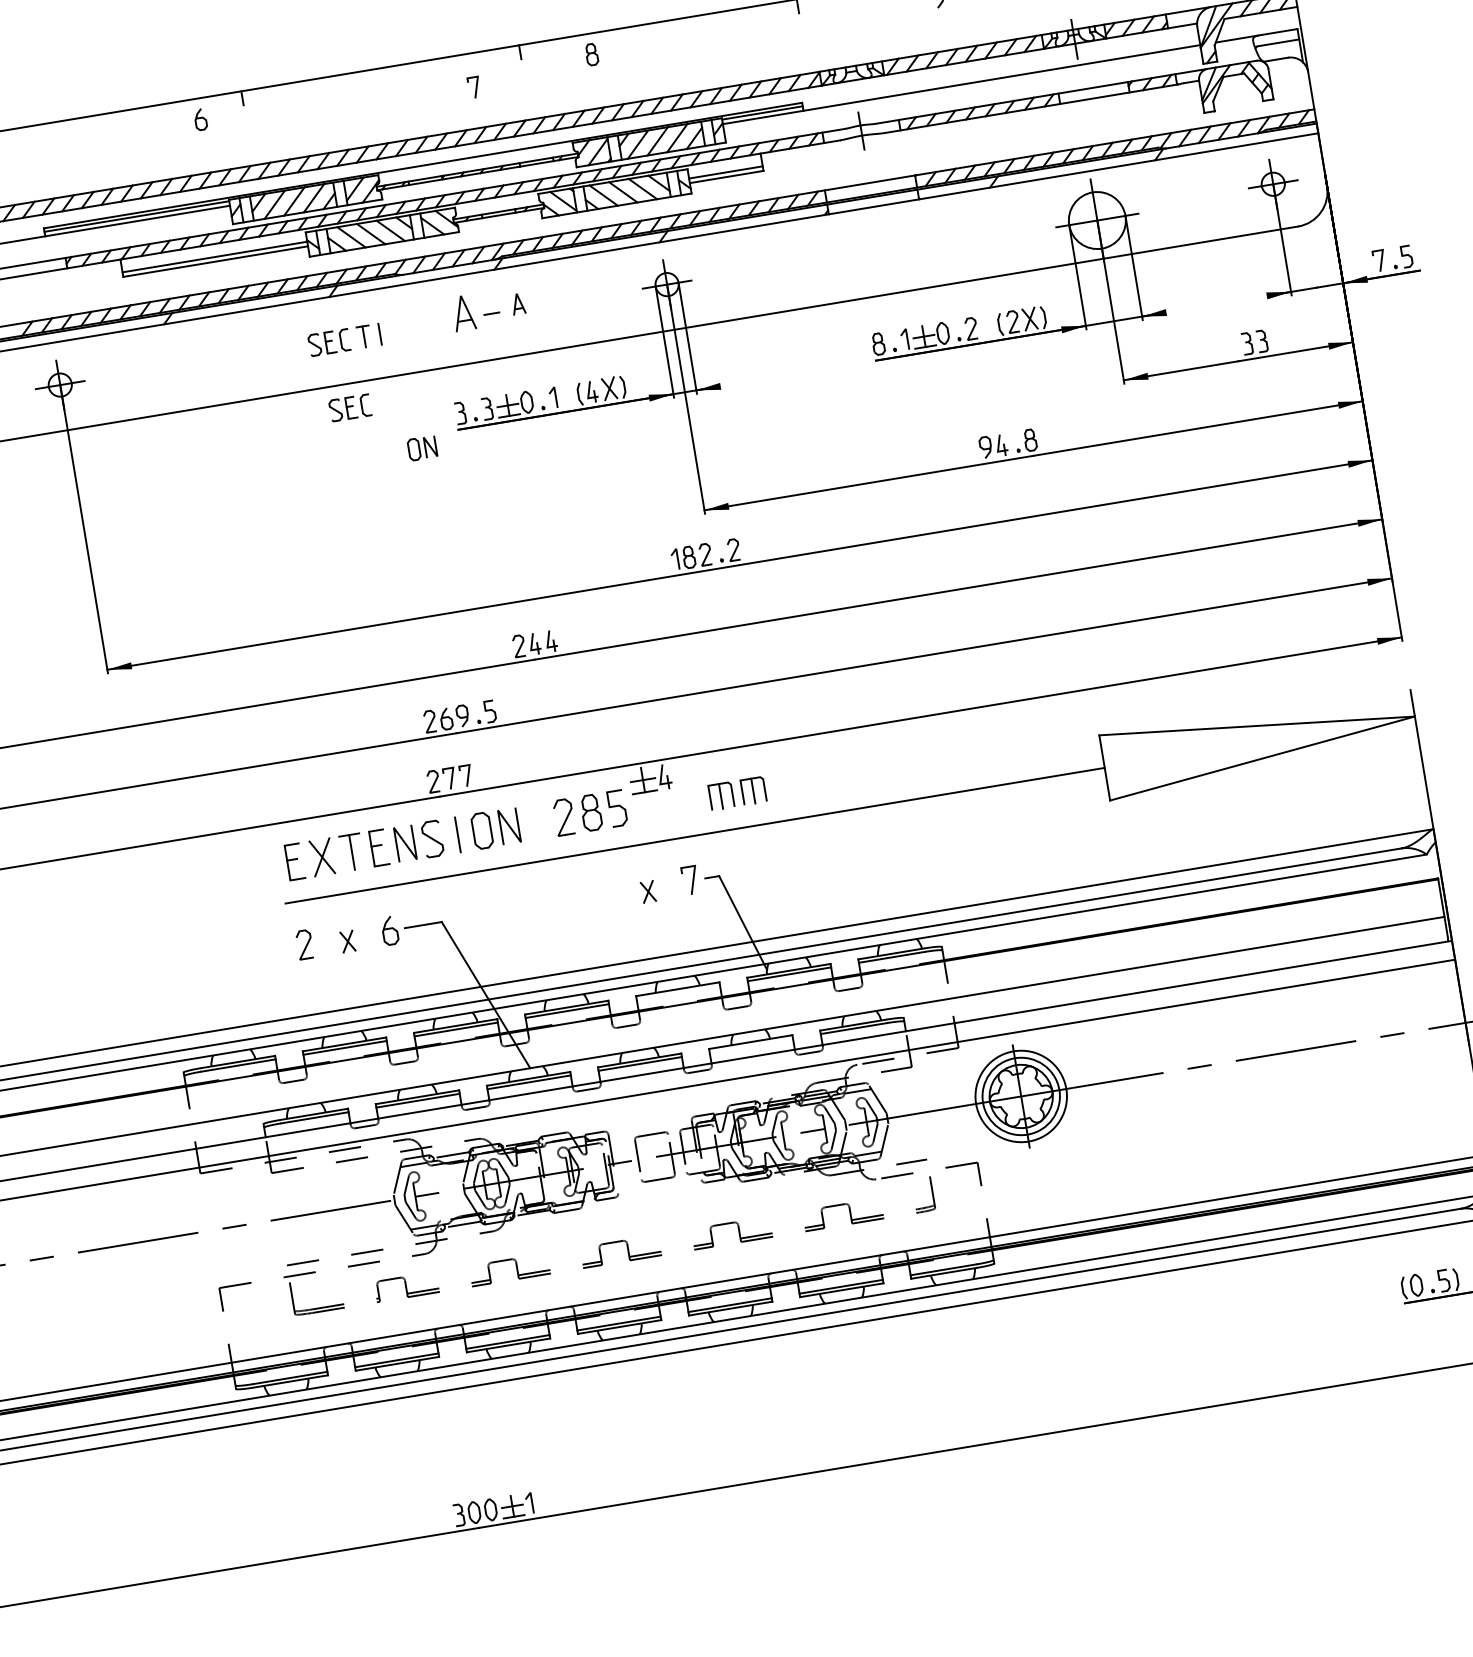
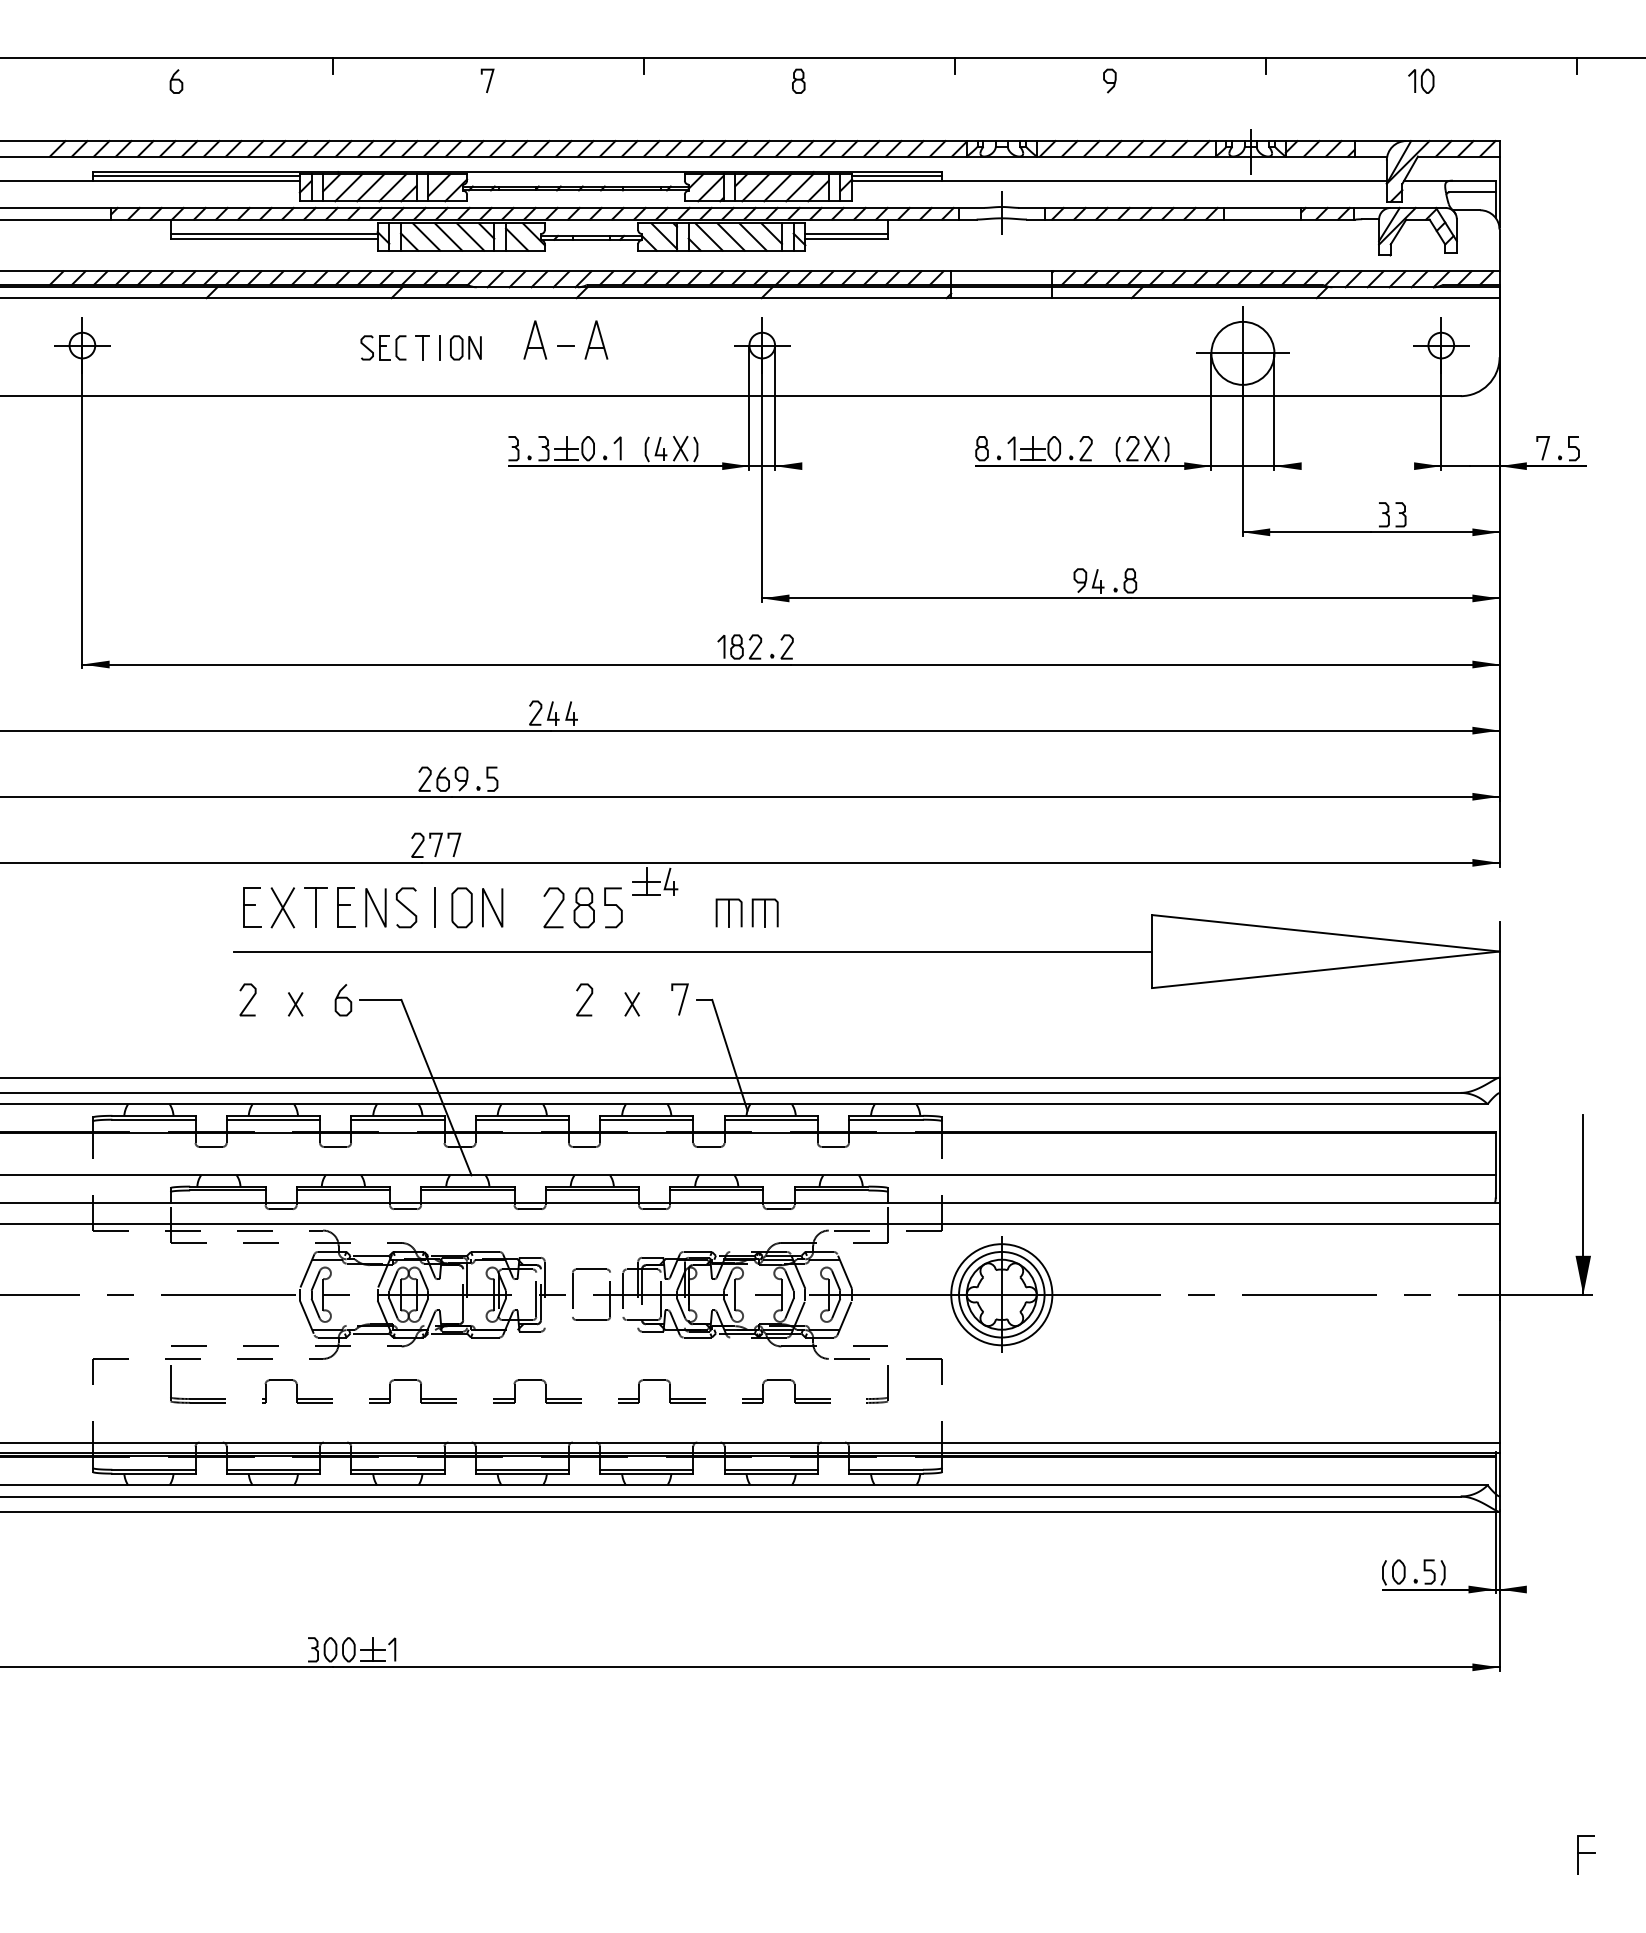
part: (591, 54) -> (798, 80), moved
line: (475, 86) -> (489, 80), moved
curve: (200, 118) -> (176, 80), moved
part: (518, 303) -> (596, 339), size x1.67
part: (350, 407) -> (394, 422), removed
part: (422, 448) -> (465, 347), moved
curve: (606, 894) -> (586, 999), added
line: (678, 992) -> (646, 1119), added
line: (751, 1045) -> (716, 1190), added

